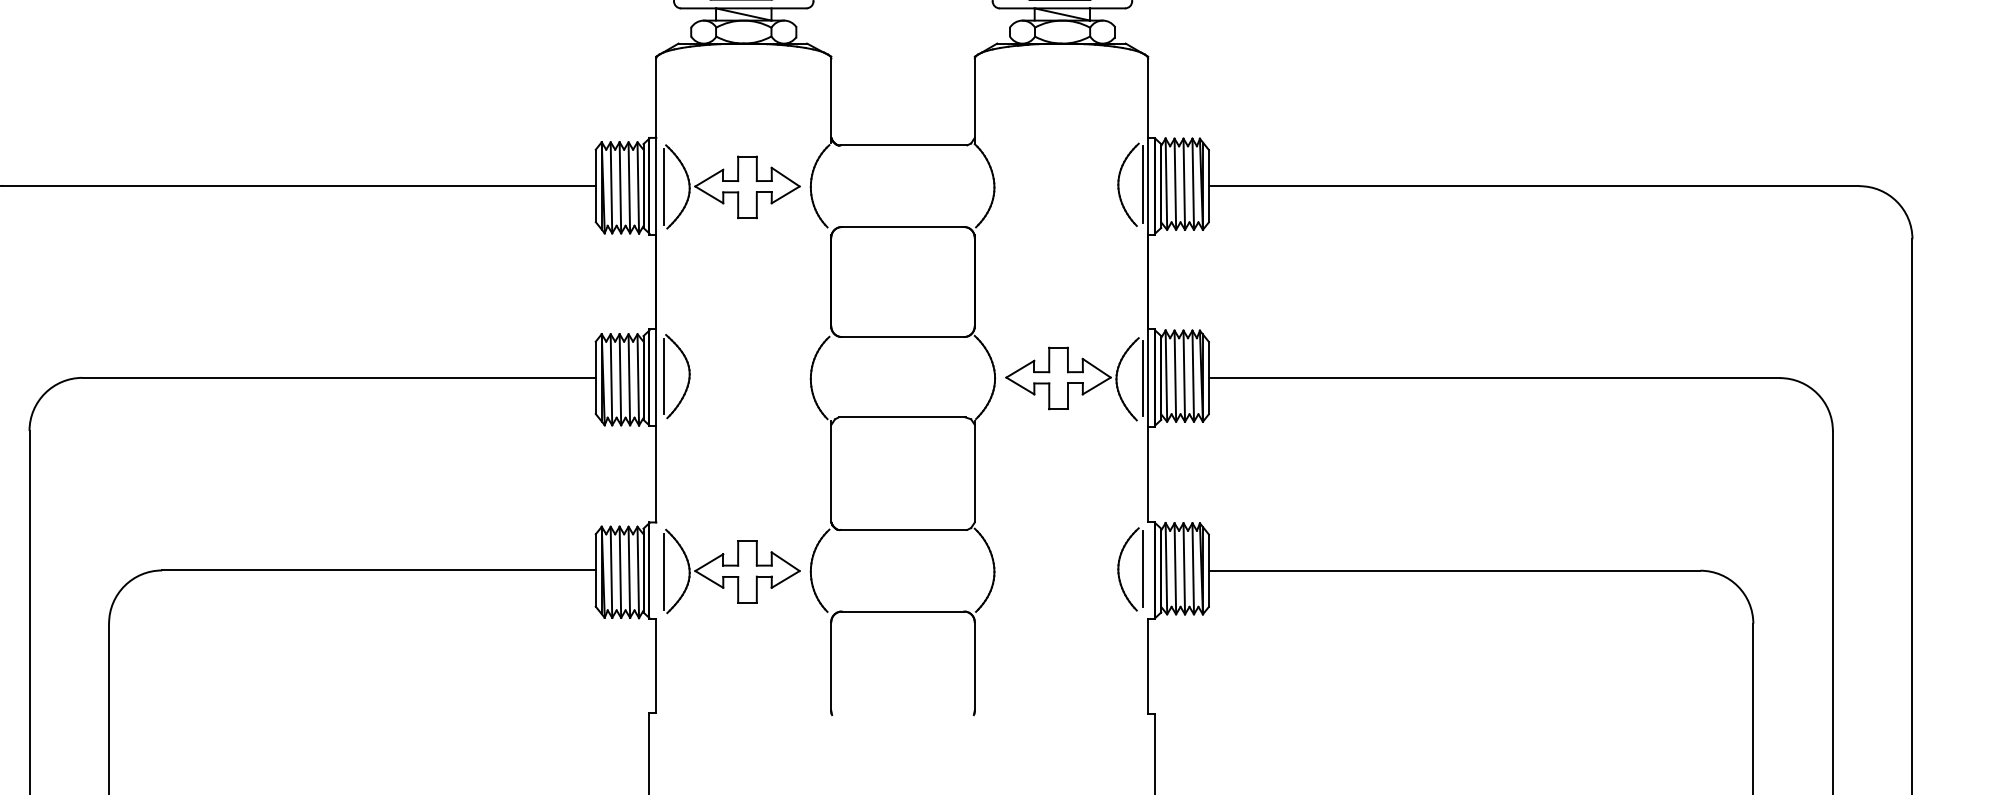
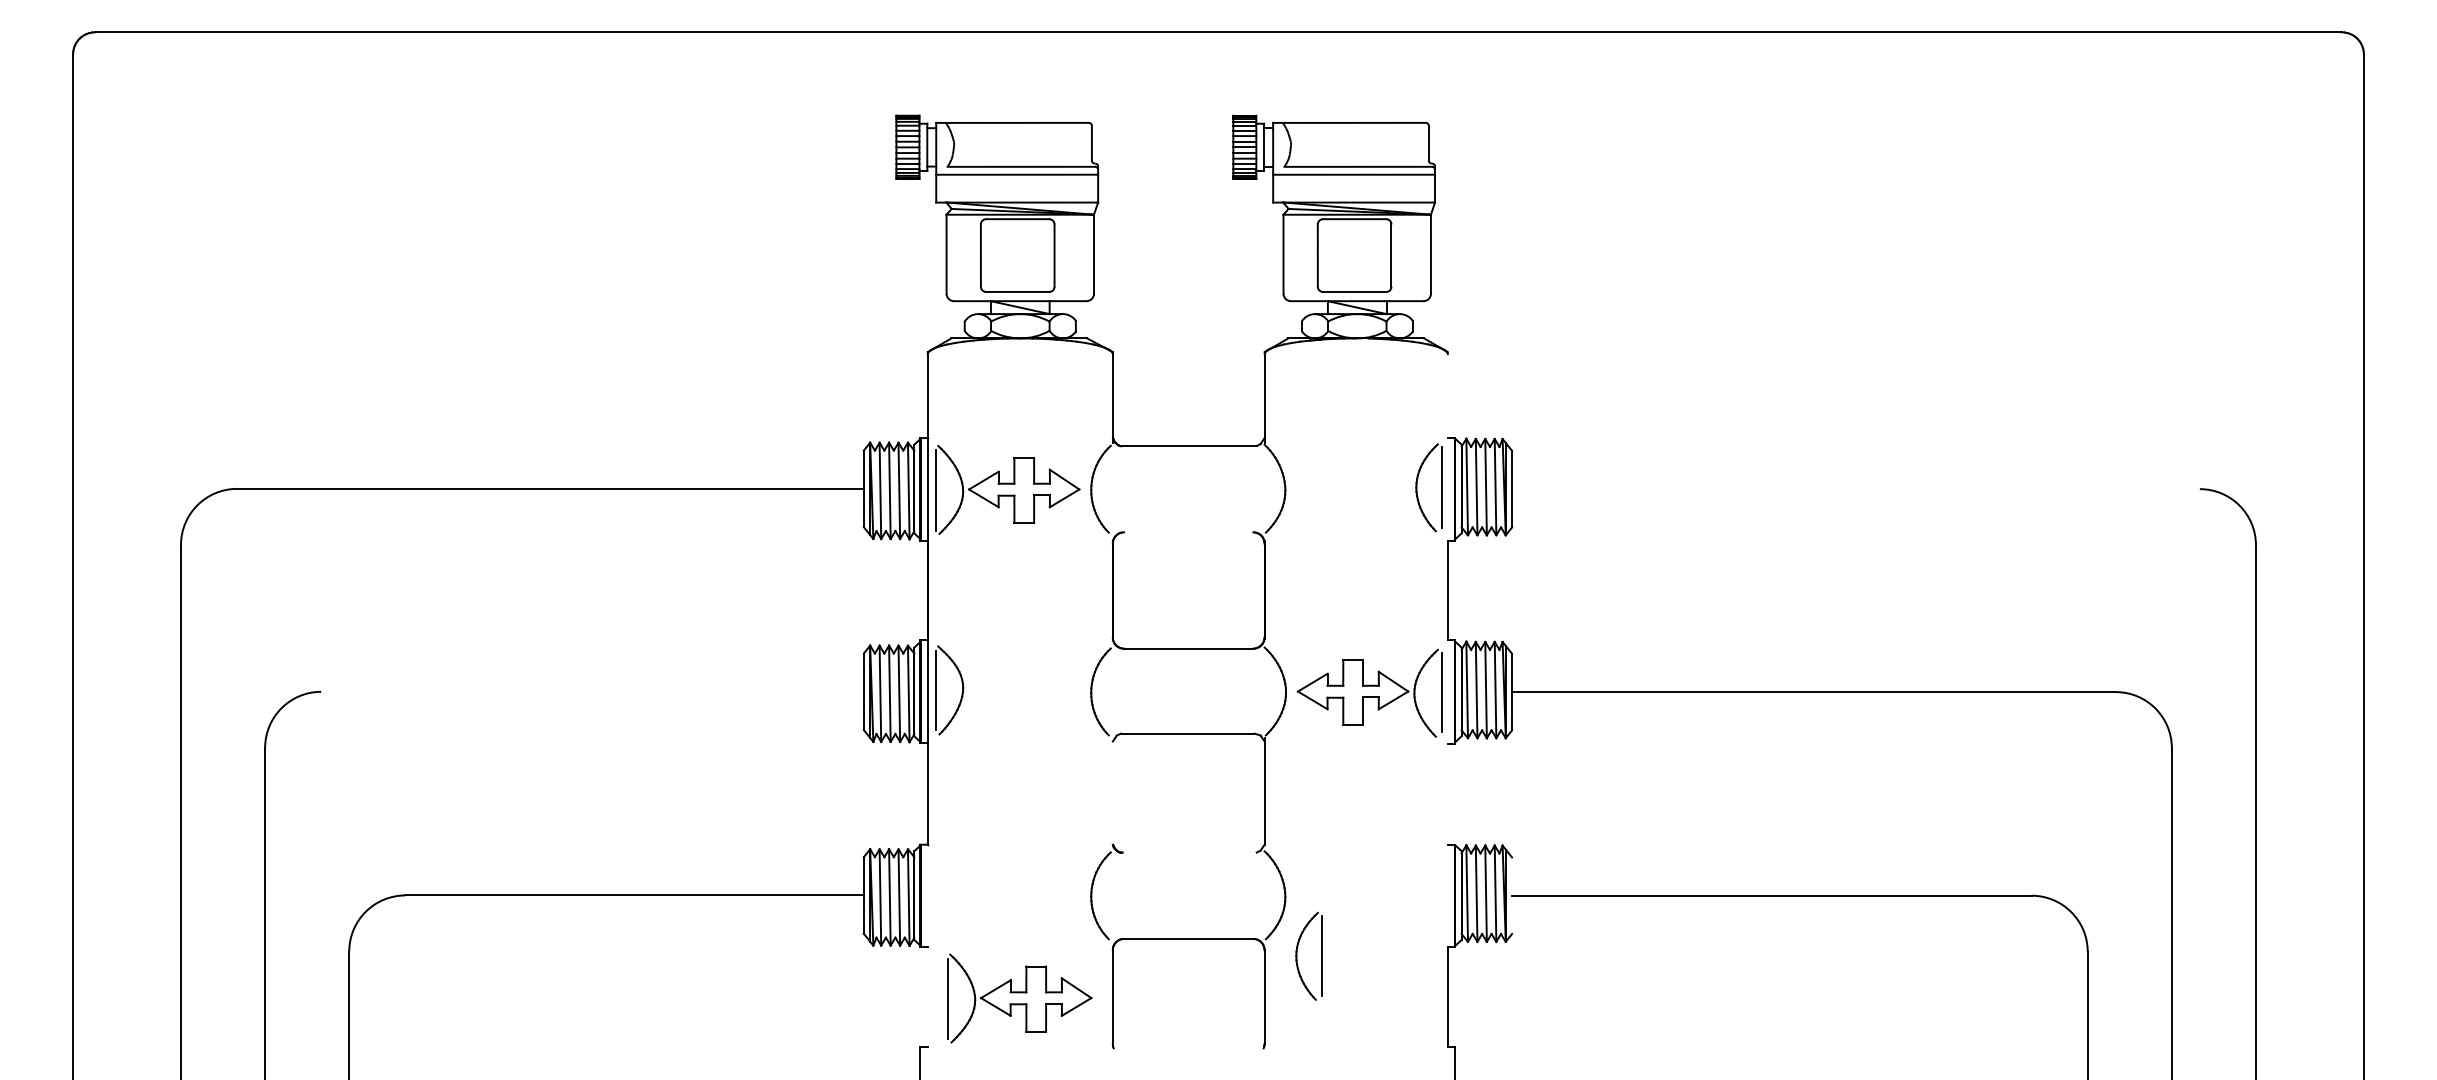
line: (1533, 186) -> (1855, 489), removed
line: (902, 227) -> (1188, 532), removed
line: (1147, 289) -> (1447, 598), removed
line: (339, 377) -> (592, 691), removed
line: (830, 471) -> (1112, 790), removed
line: (903, 529) -> (1189, 852), removed
part: (1119, 568) -> (1297, 955), moved
line: (1209, 570) -> (1512, 895), removed
part: (731, 571) -> (1019, 998), moved
line: (655, 666) -> (927, 996), removed

